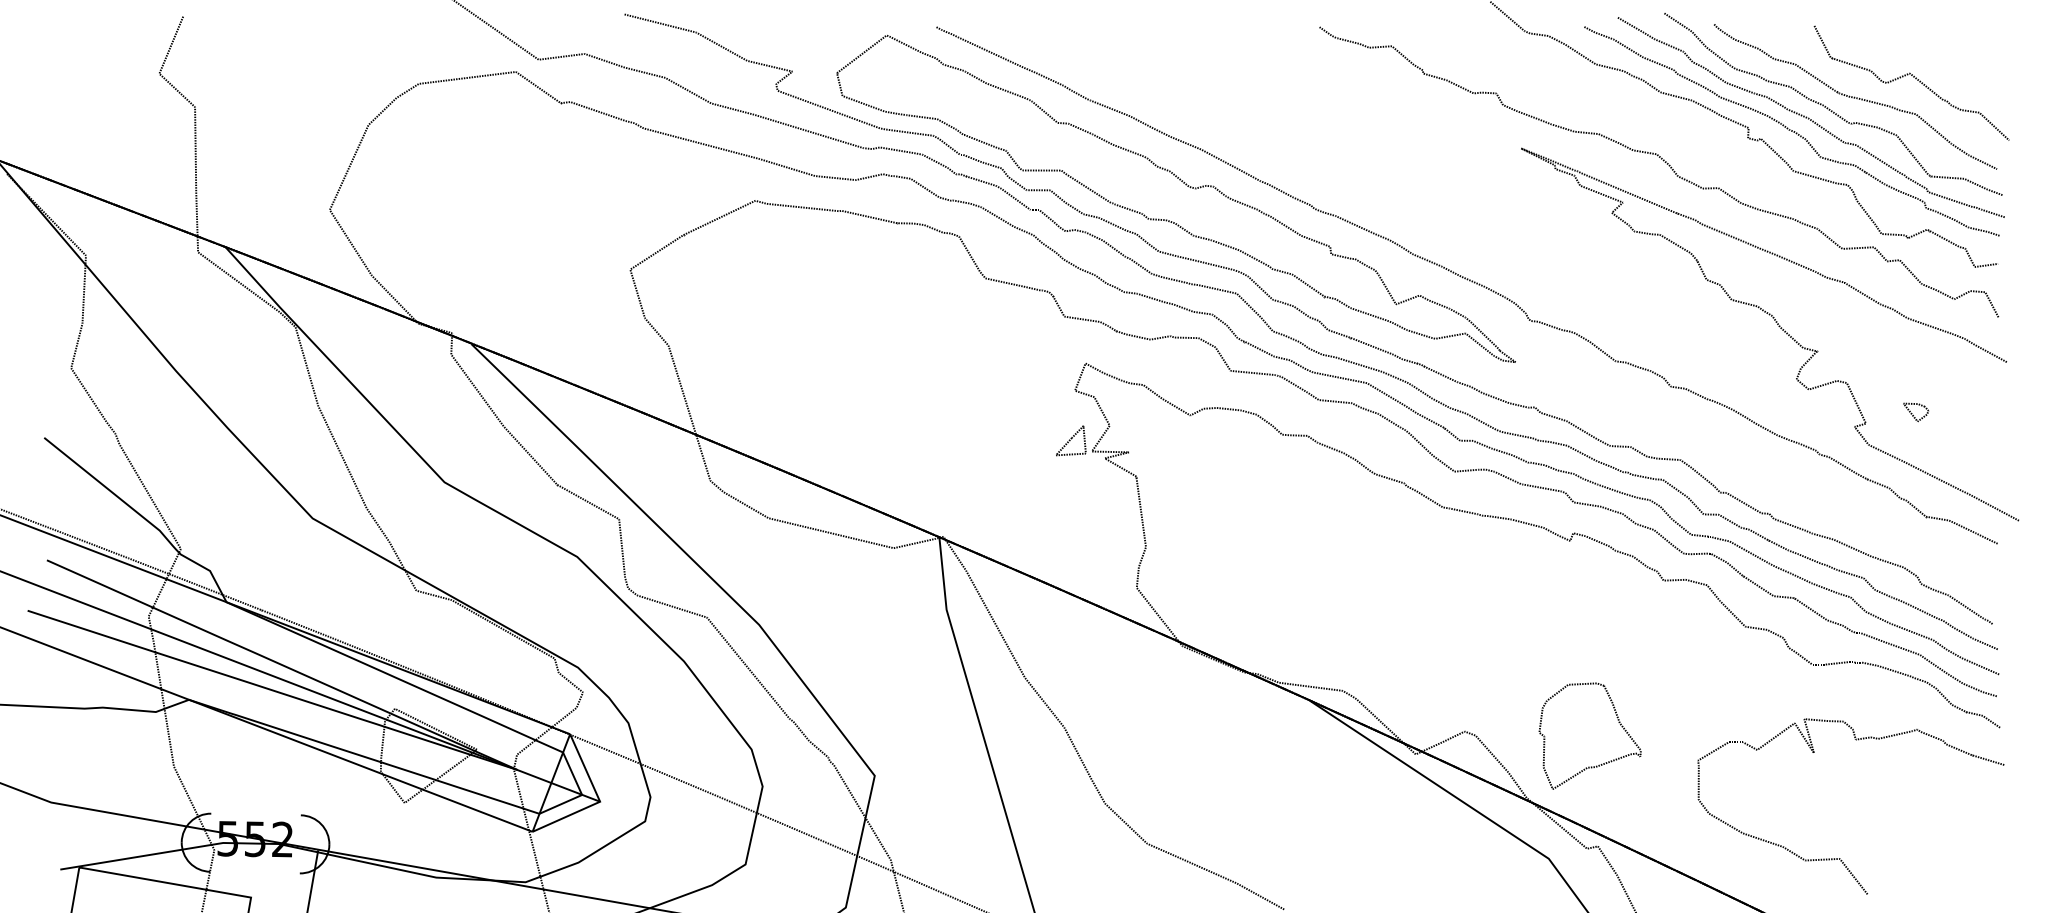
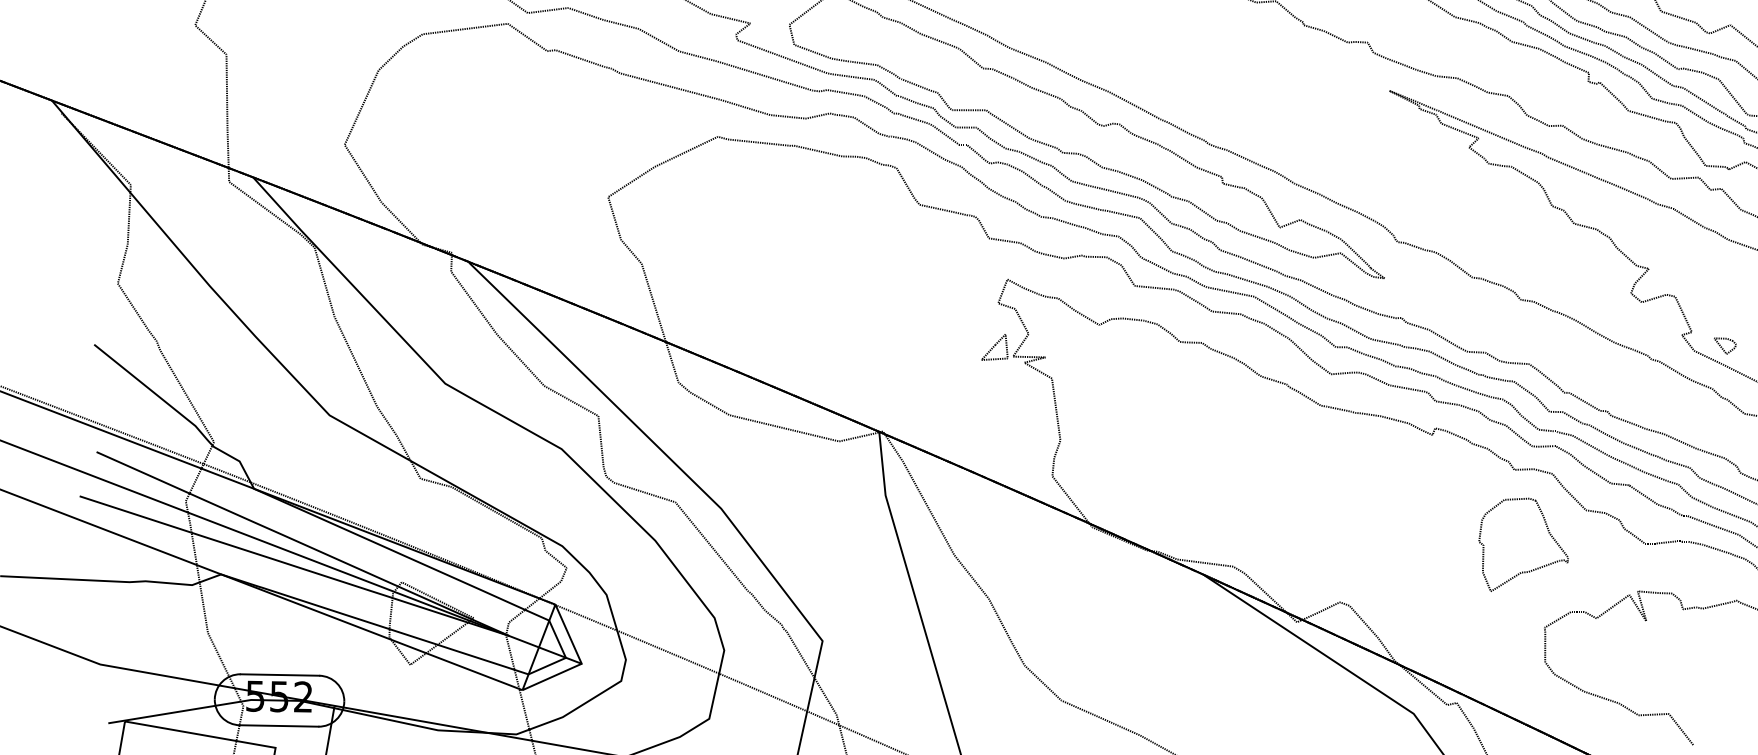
part: (1916, 412) -> (1725, 346), moved
part: (1601, 763) -> (1533, 568), moved
line: (255, 814) -> (279, 675), added
line: (254, 872) -> (278, 725), added

